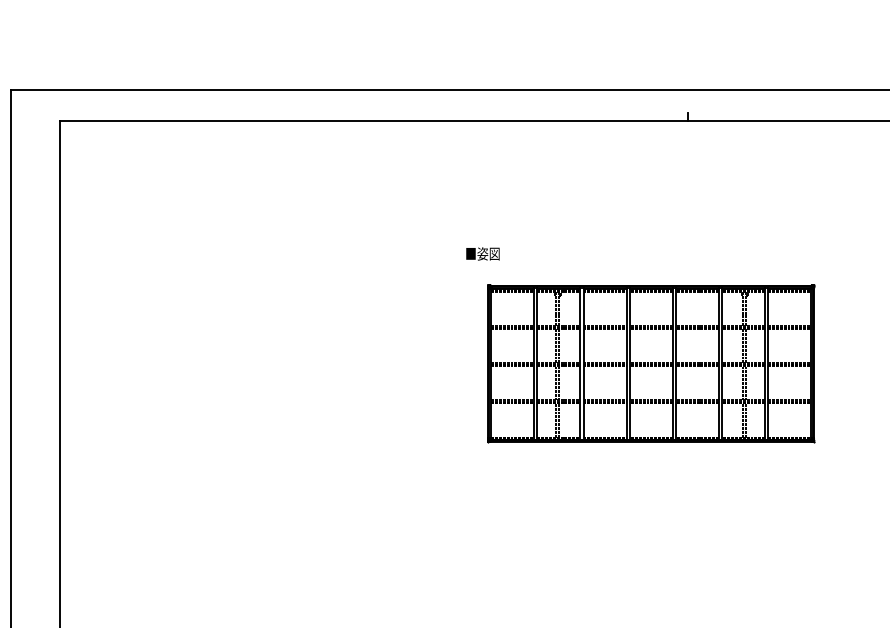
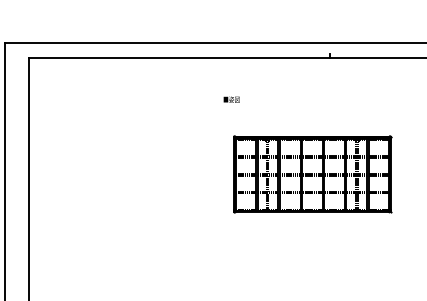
text: (482, 253) -> (231, 99), moved

